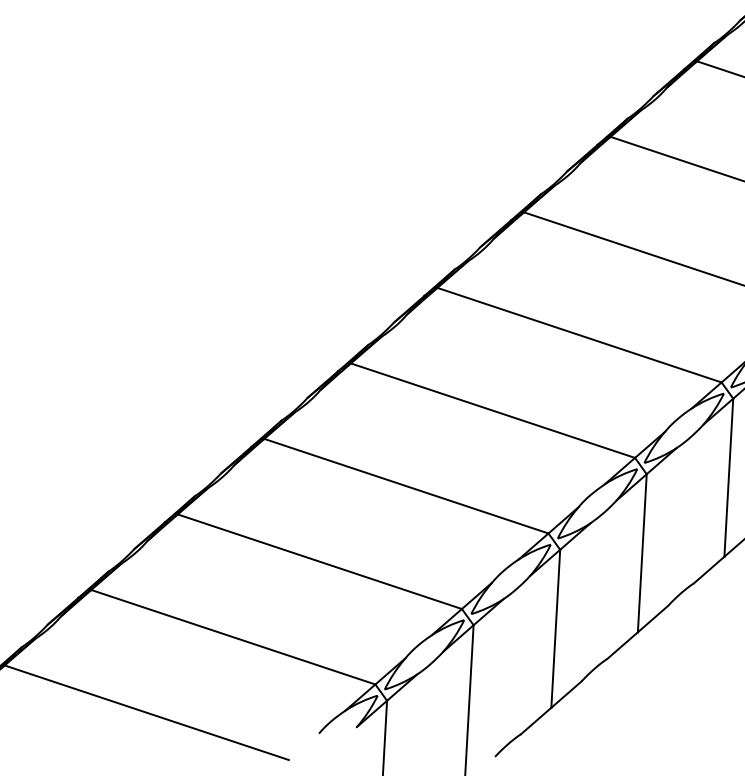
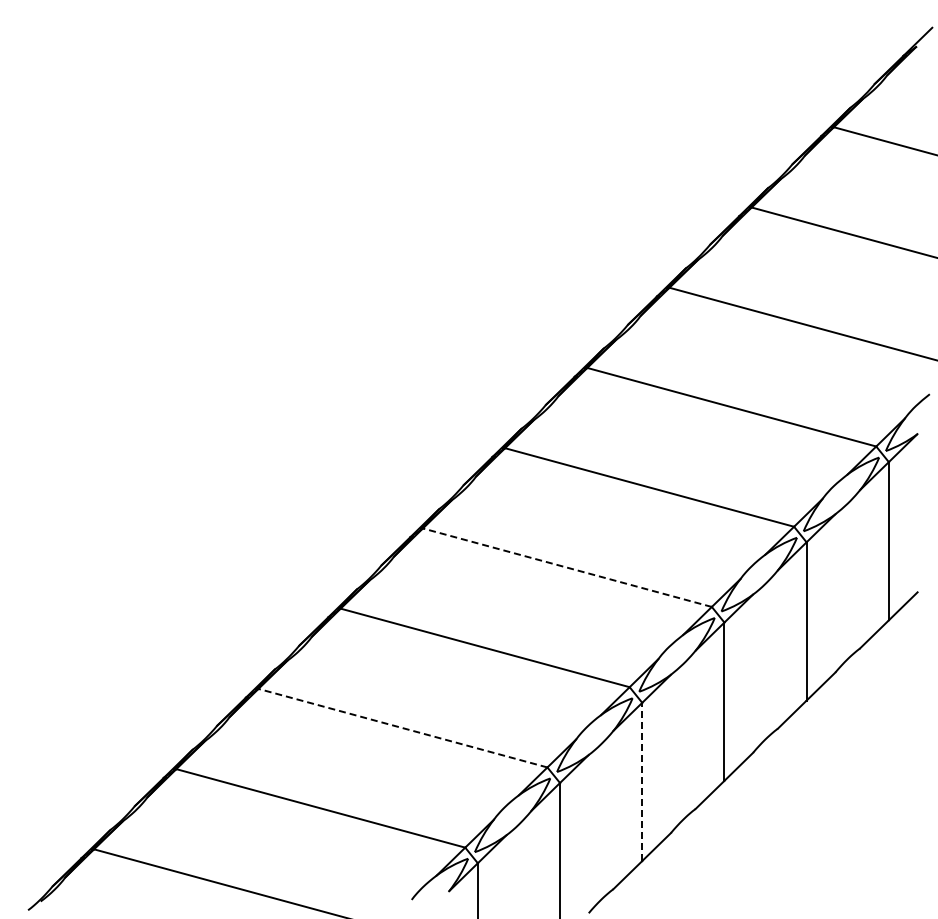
line: (493, 410) -> (567, 567), solid -> dashed
line: (319, 562) -> (402, 728), solid -> dashed
line: (556, 628) -> (642, 781), solid -> dashed

